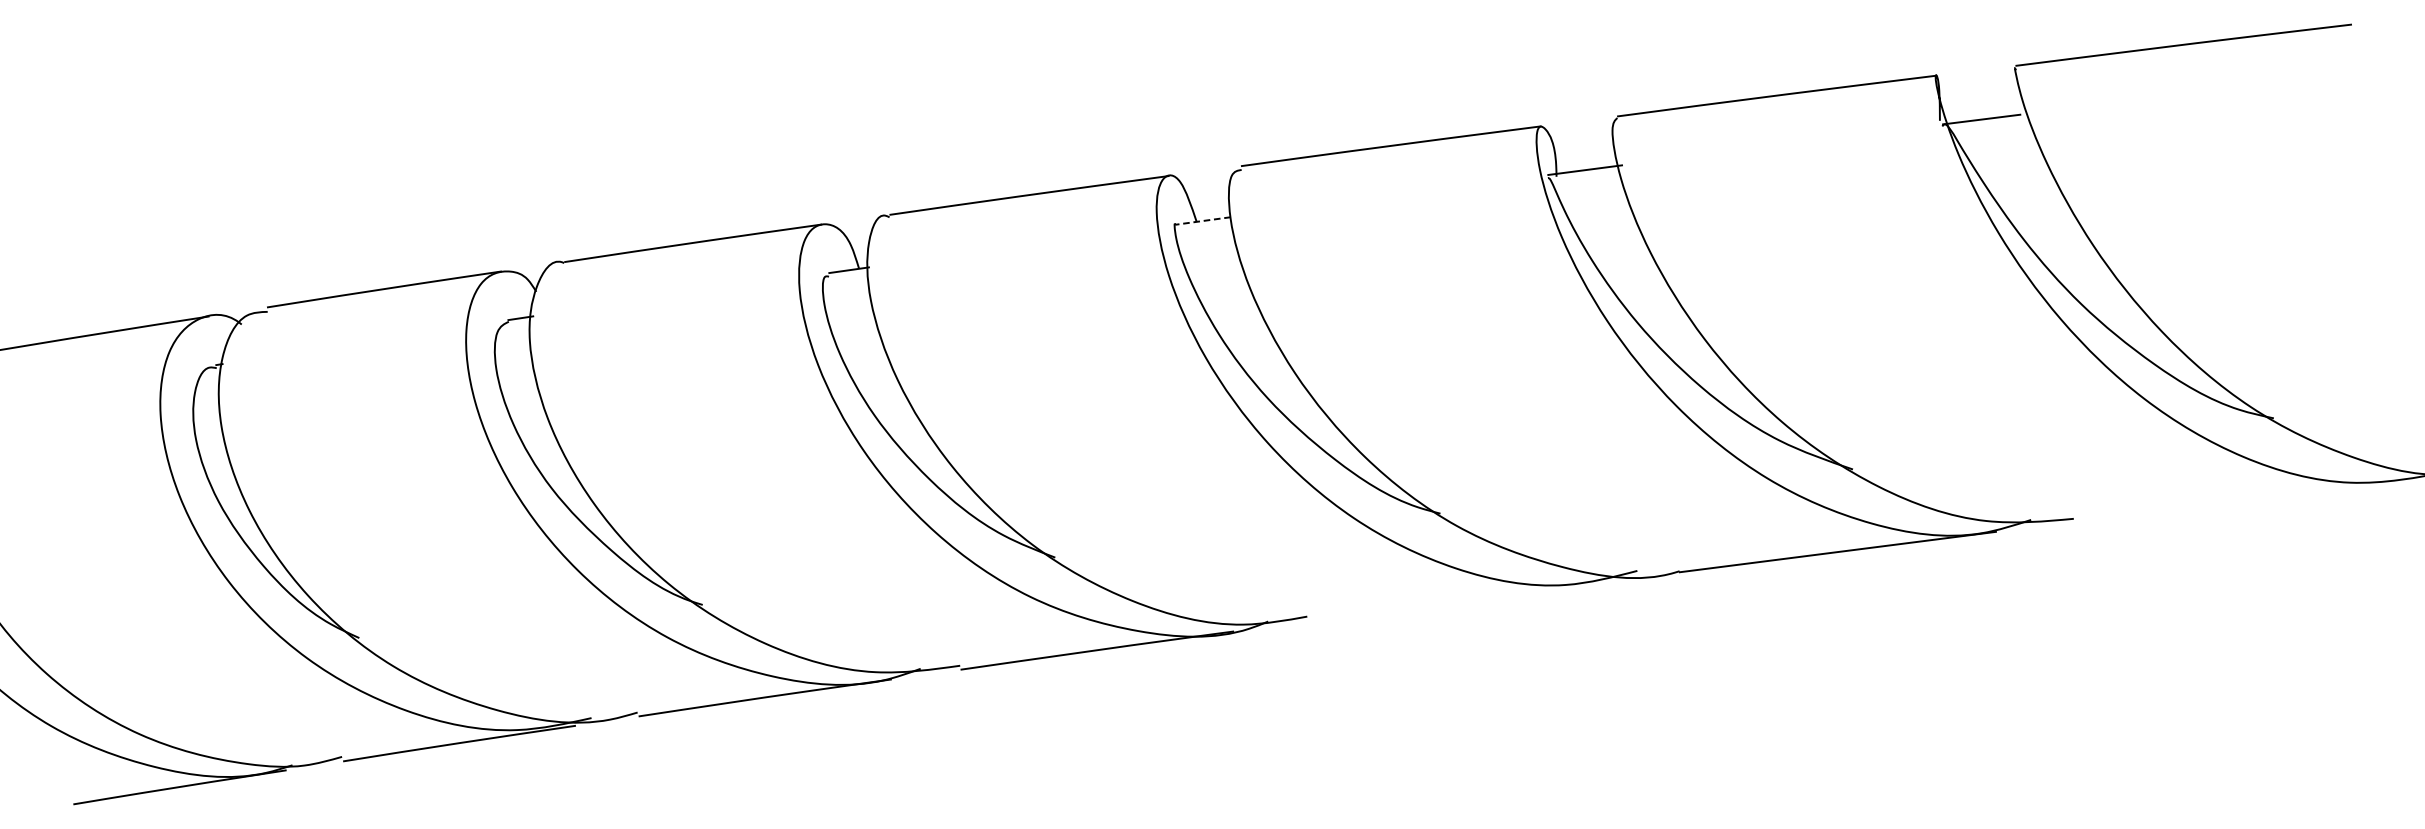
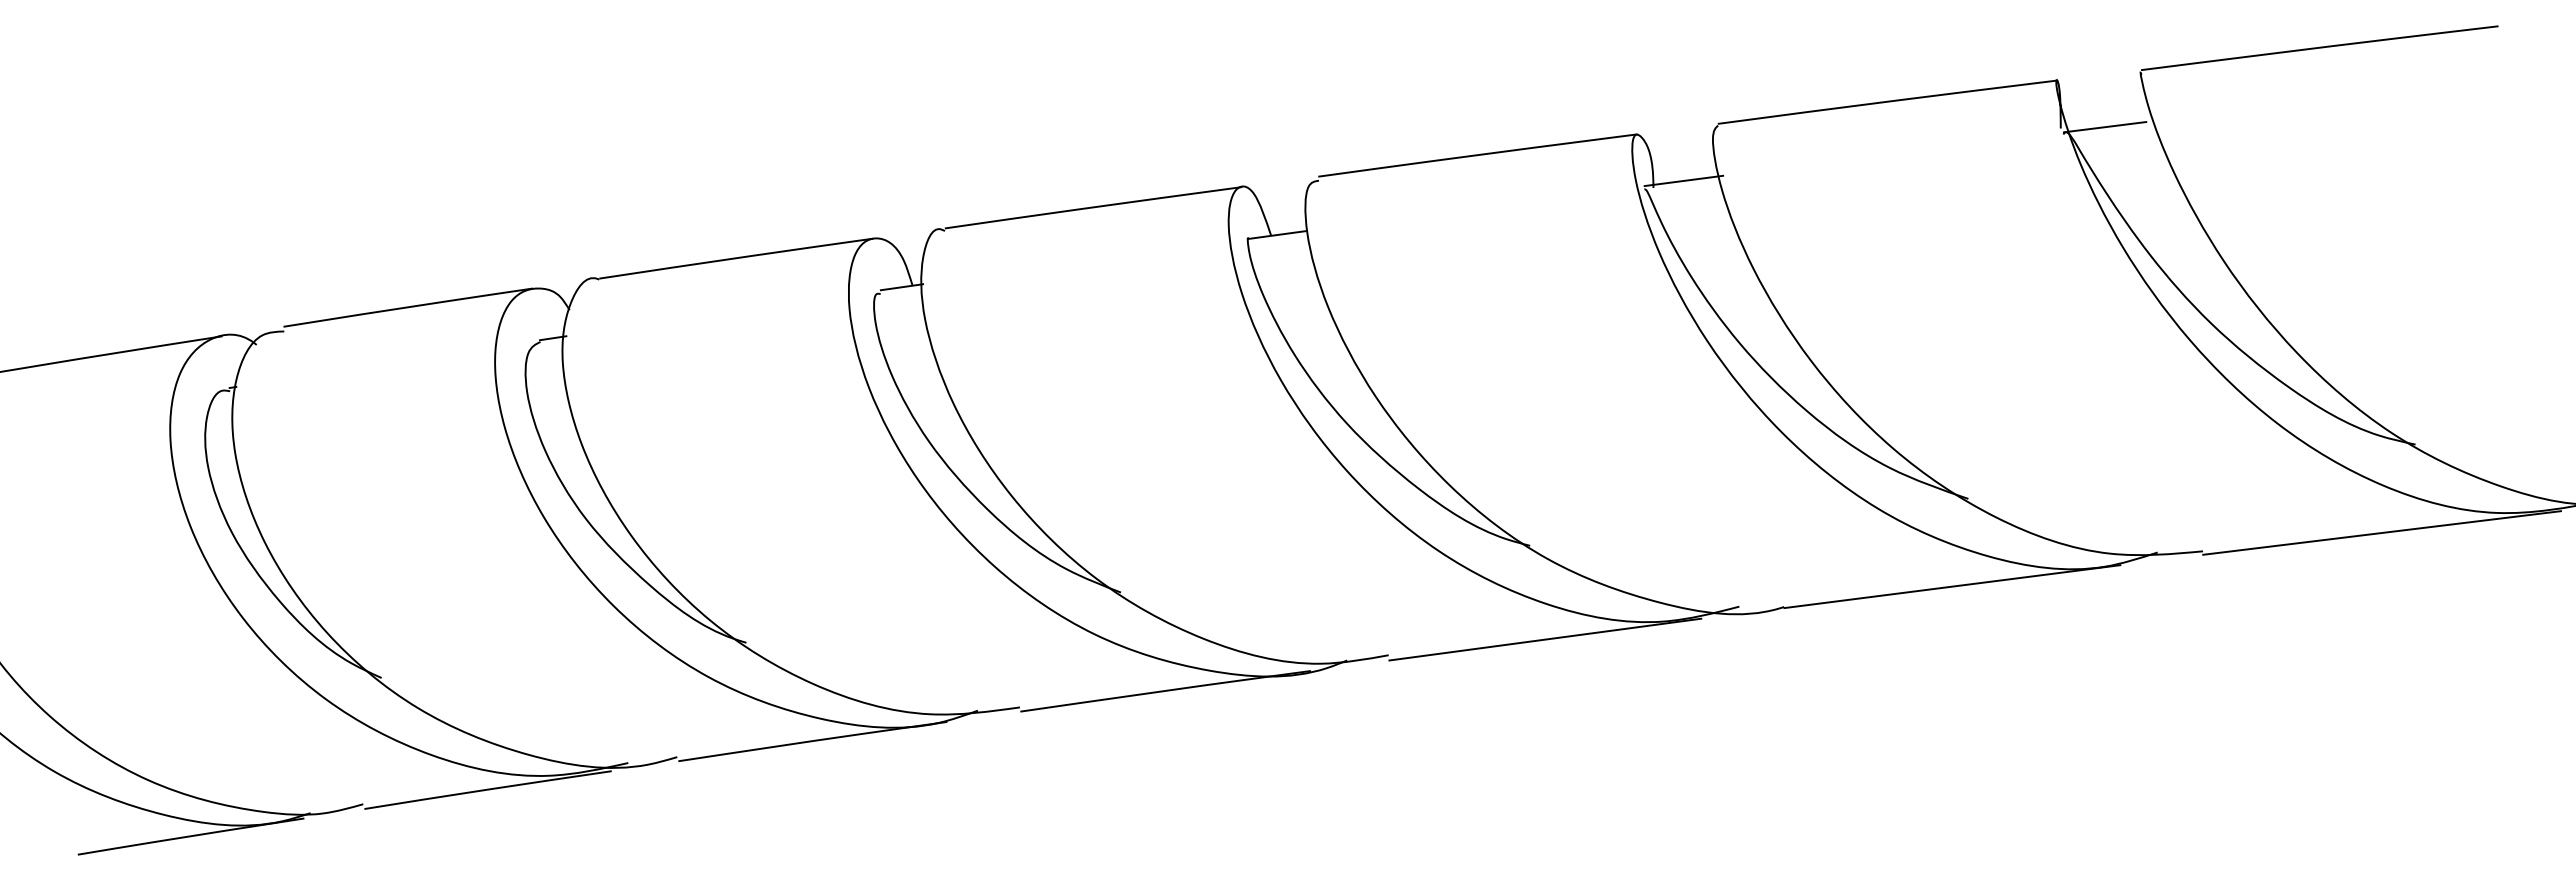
line: (1202, 220) -> (1277, 234), dashed -> solid
line: (2242, 501) -> (2382, 532), added
line: (1454, 601) -> (1545, 639), added

